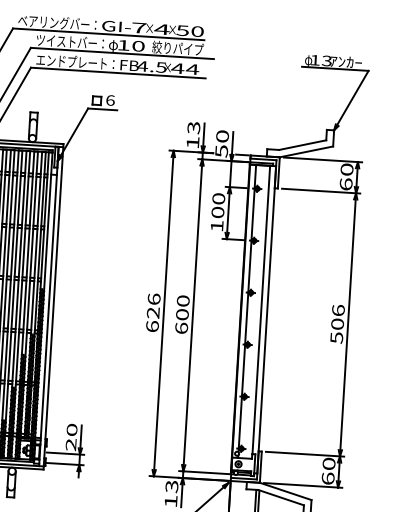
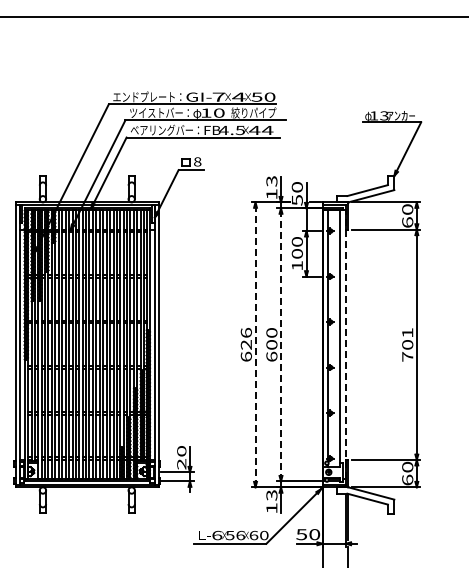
text: (54, 22) -> (144, 96), ベアリングバー： -> エンドプレート：
text: (71, 60) -> (161, 129), エンドプレート： -> ベアリングバー：
text: (110, 100) -> (197, 161), 6 -> 8
line: (163, 313) -> (255, 344), solid -> dashed
line: (193, 314) -> (281, 344), solid -> dashed
line: (266, 319) -> (345, 344), solid -> dashed
text: (337, 323) -> (407, 344), 506 -> 701

